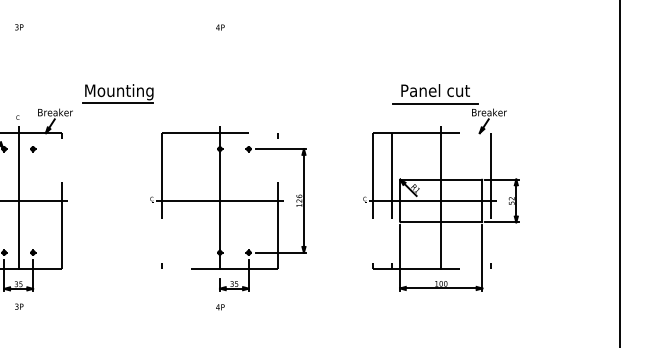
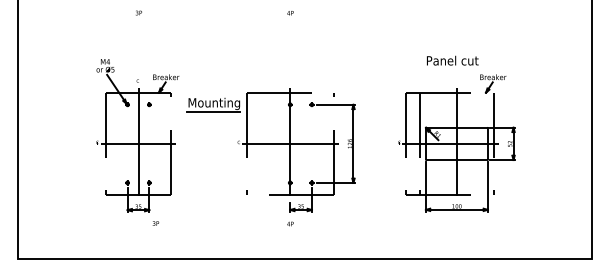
part: (118, 94) -> (213, 105), moved
line: (435, 103) -> (452, 70), removed
text: (18, 306) -> (155, 223), moved

